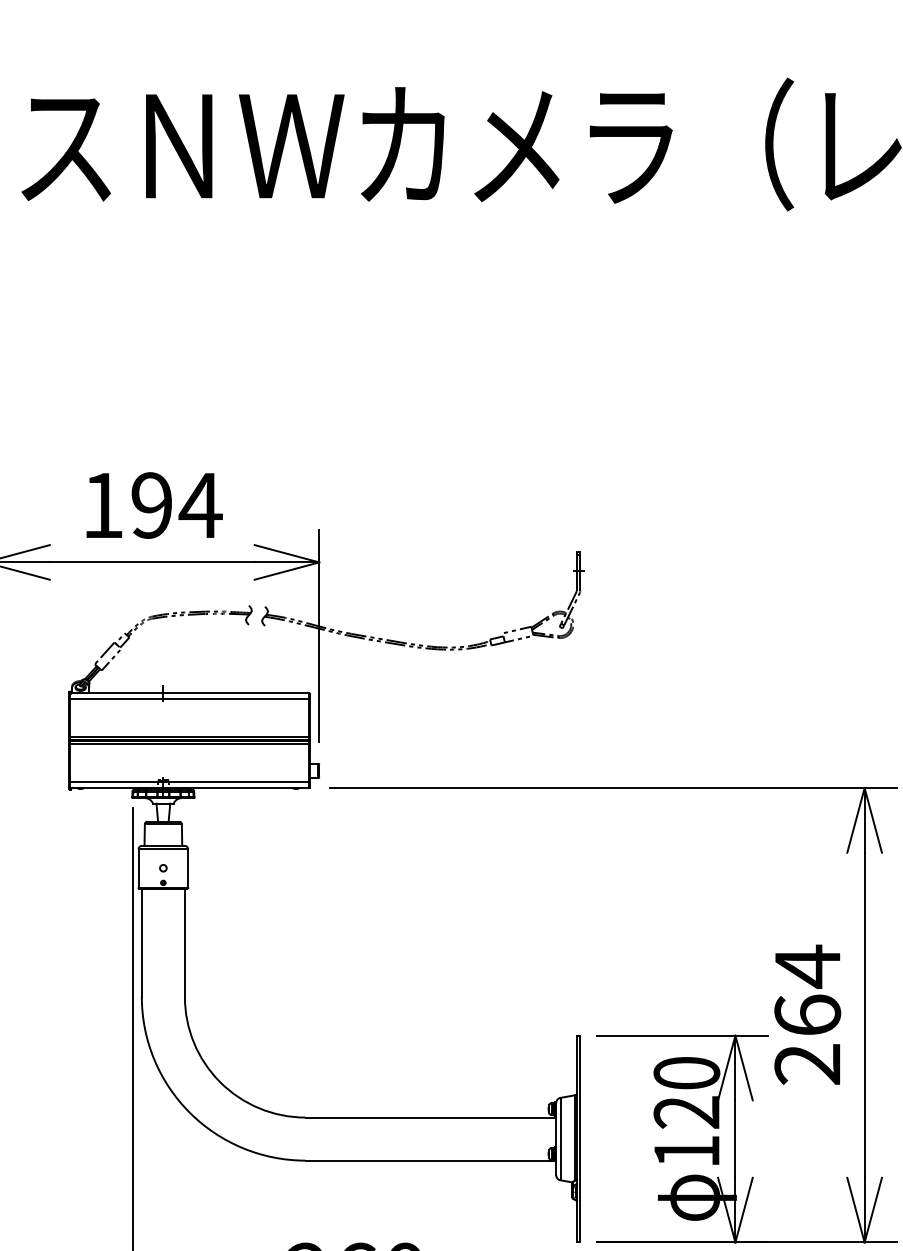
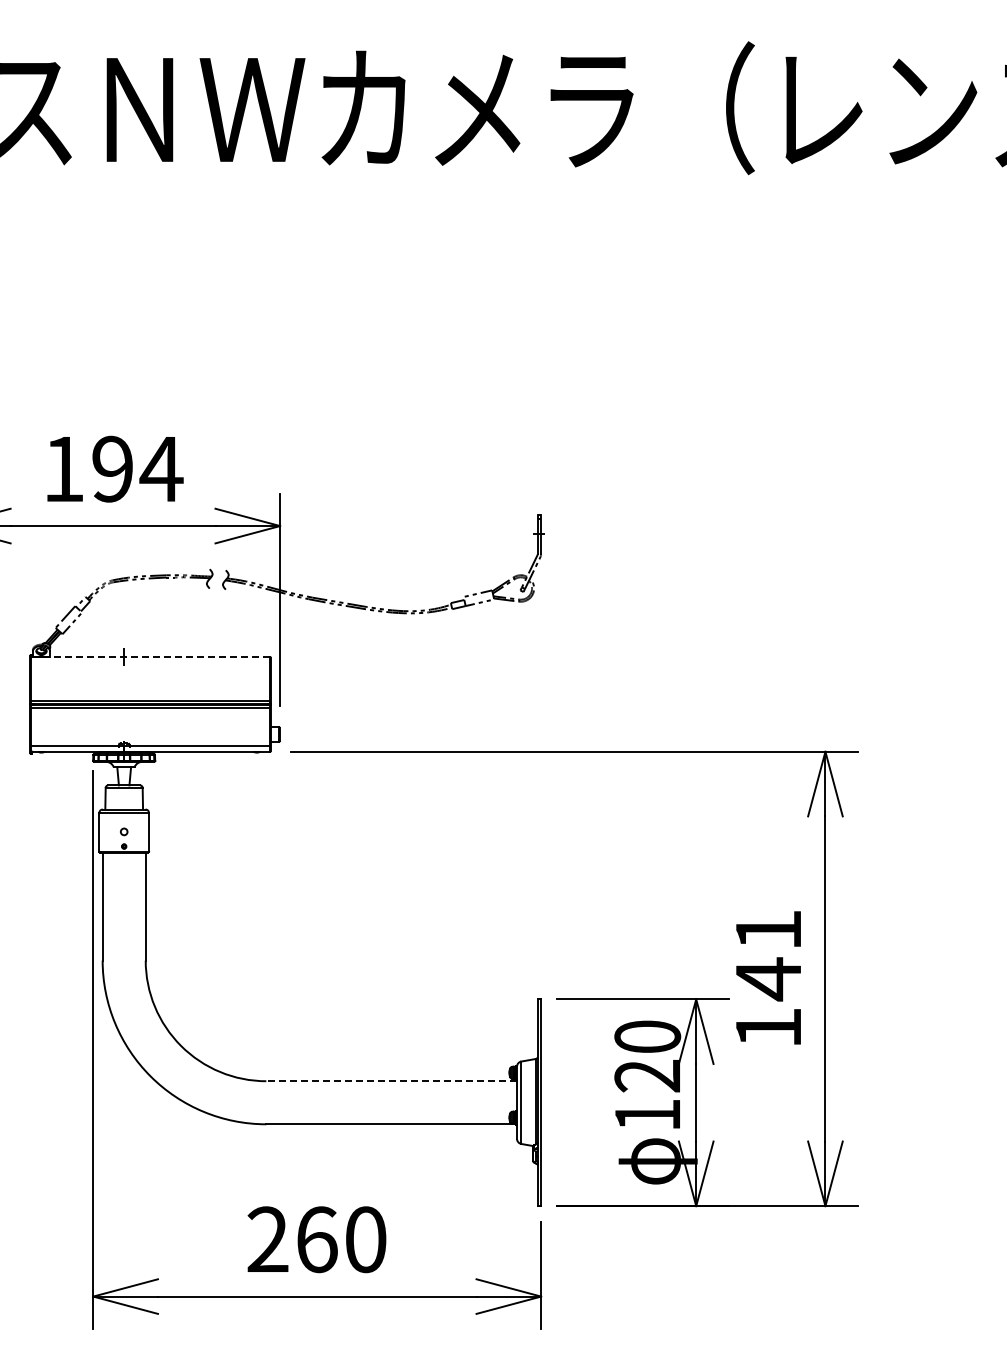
line: (189, 693) -> (150, 657), solid -> dashed
line: (189, 699) -> (150, 663), removed
text: (807, 1014) -> (768, 978), 264 -> 141
line: (430, 1117) -> (391, 1081), solid -> dashed

